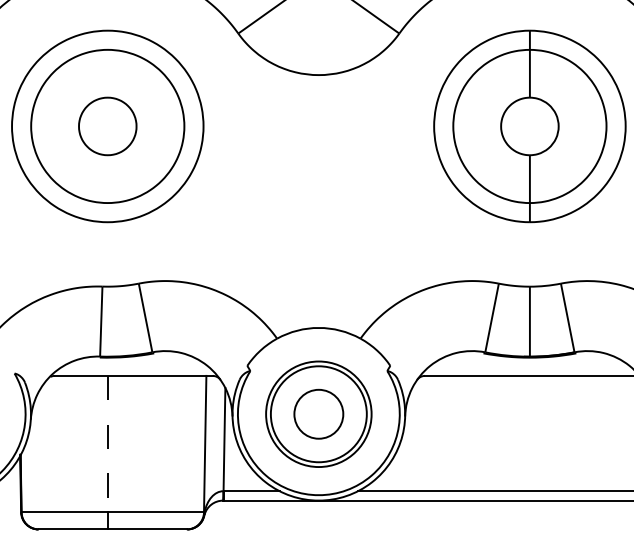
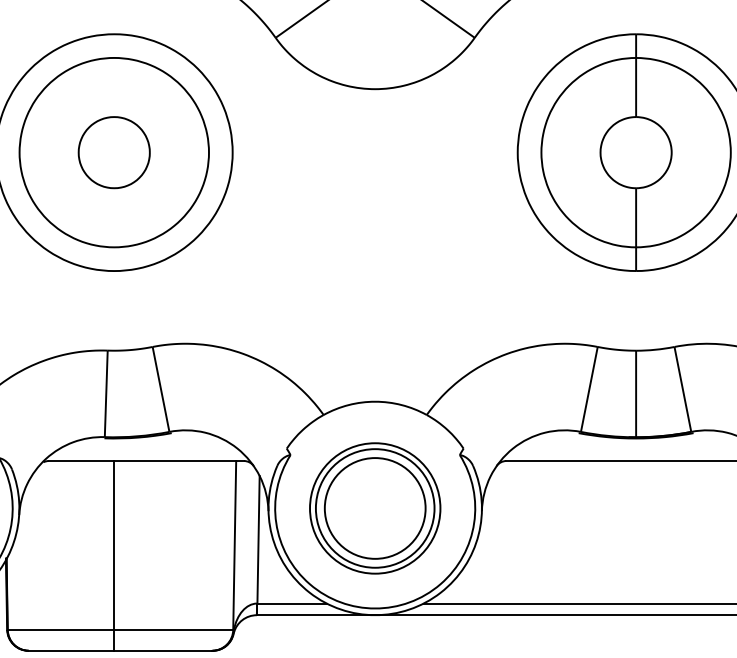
circle: (318, 414) -> (374, 508), size x1.67
line: (107, 444) -> (113, 545), dashed -> solid

